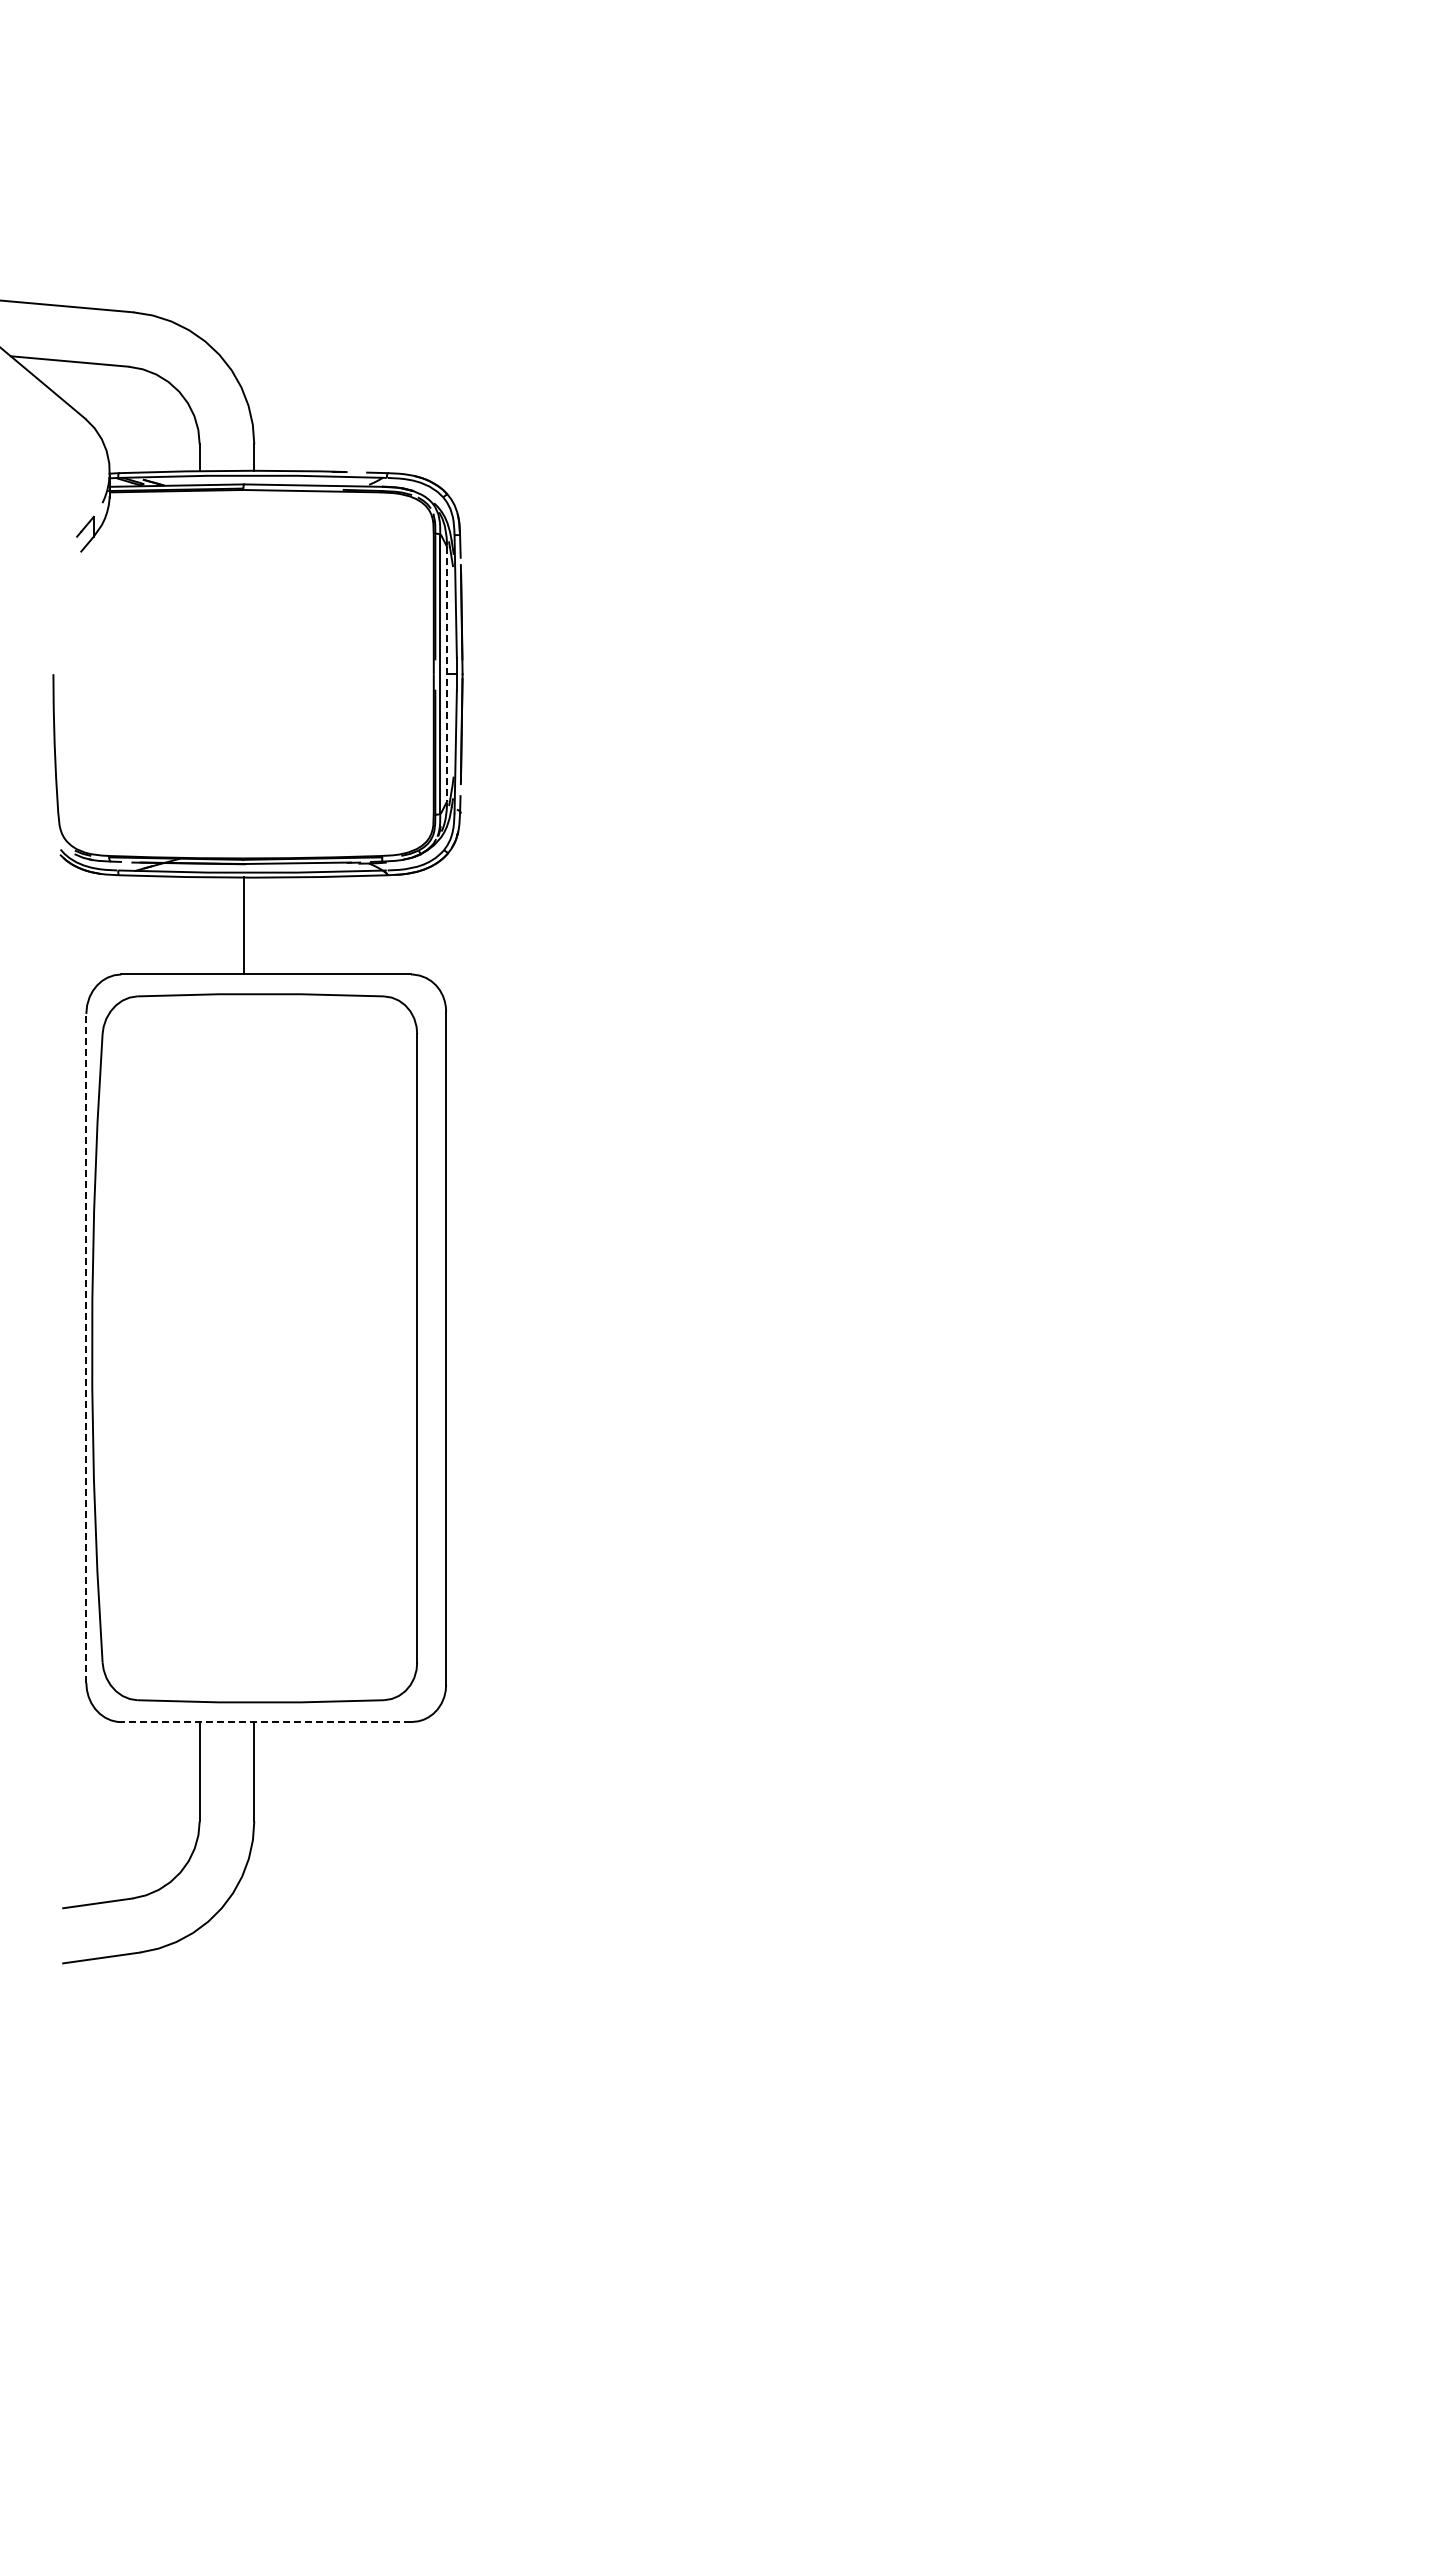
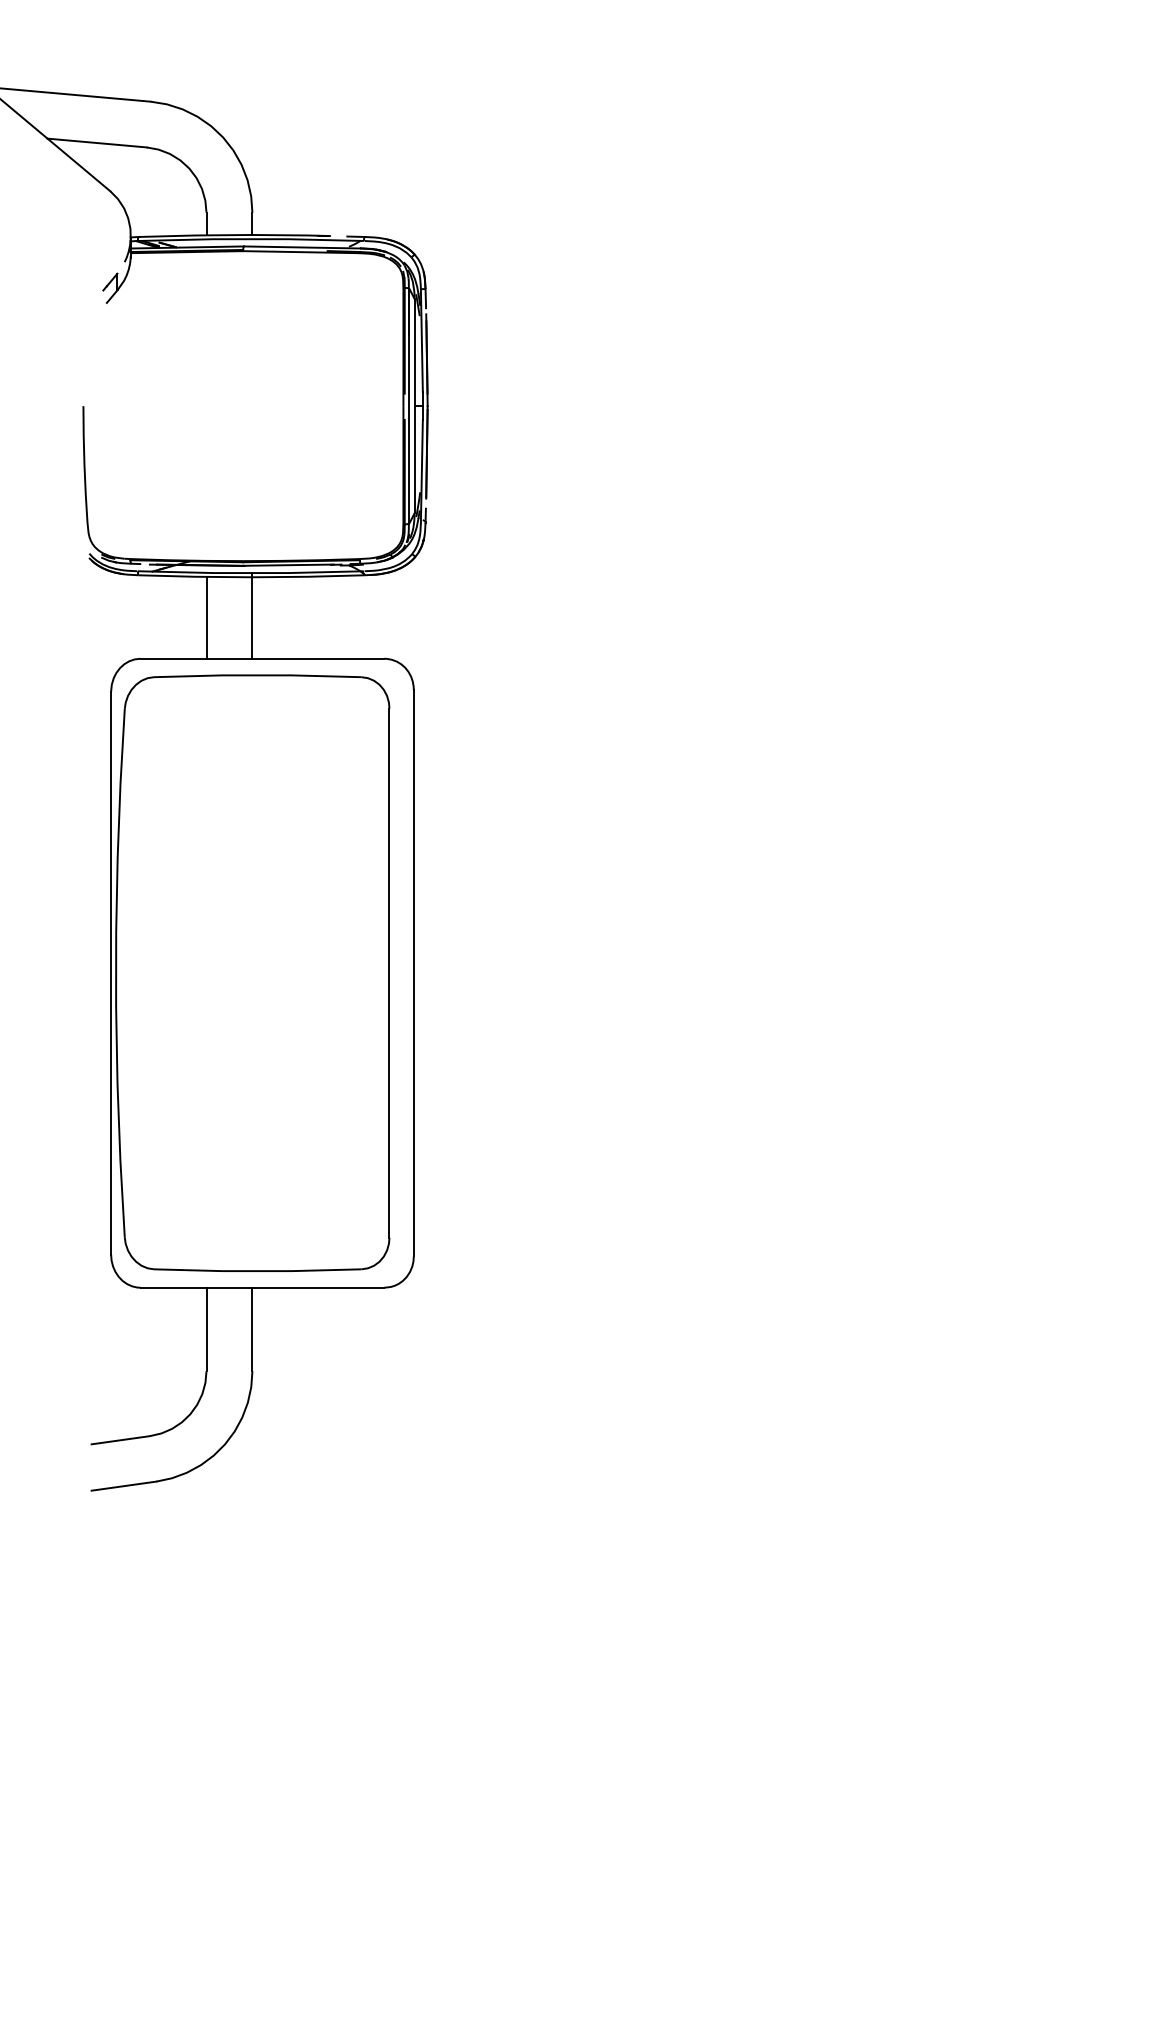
line: (447, 674) -> (414, 406), dashed -> solid
line: (254, 923) -> (252, 615), added
line: (243, 925) -> (206, 617), moved
line: (86, 1347) -> (111, 972), dashed -> solid
line: (266, 1722) -> (262, 1288), dashed -> solid

